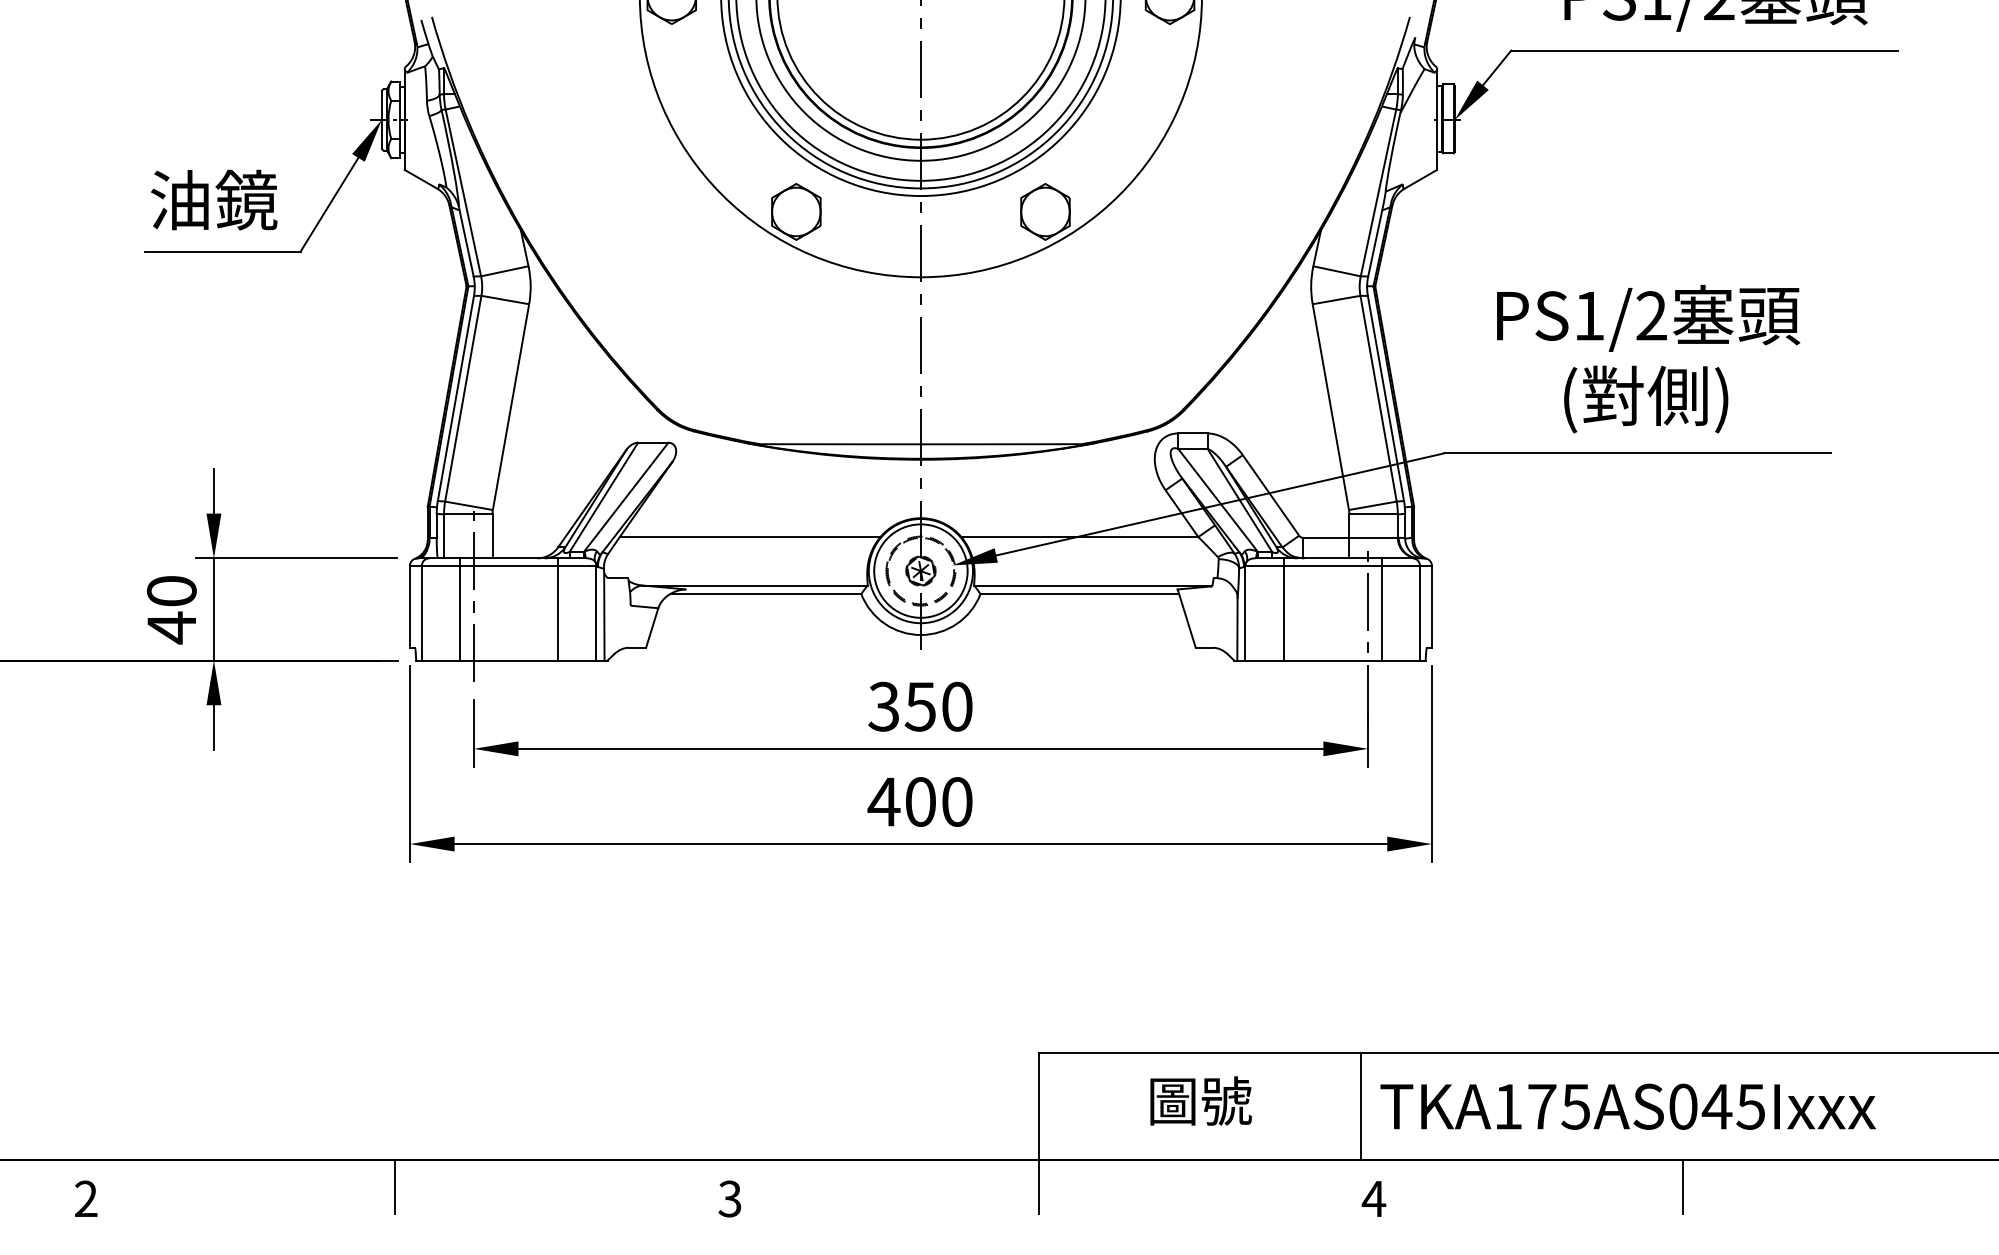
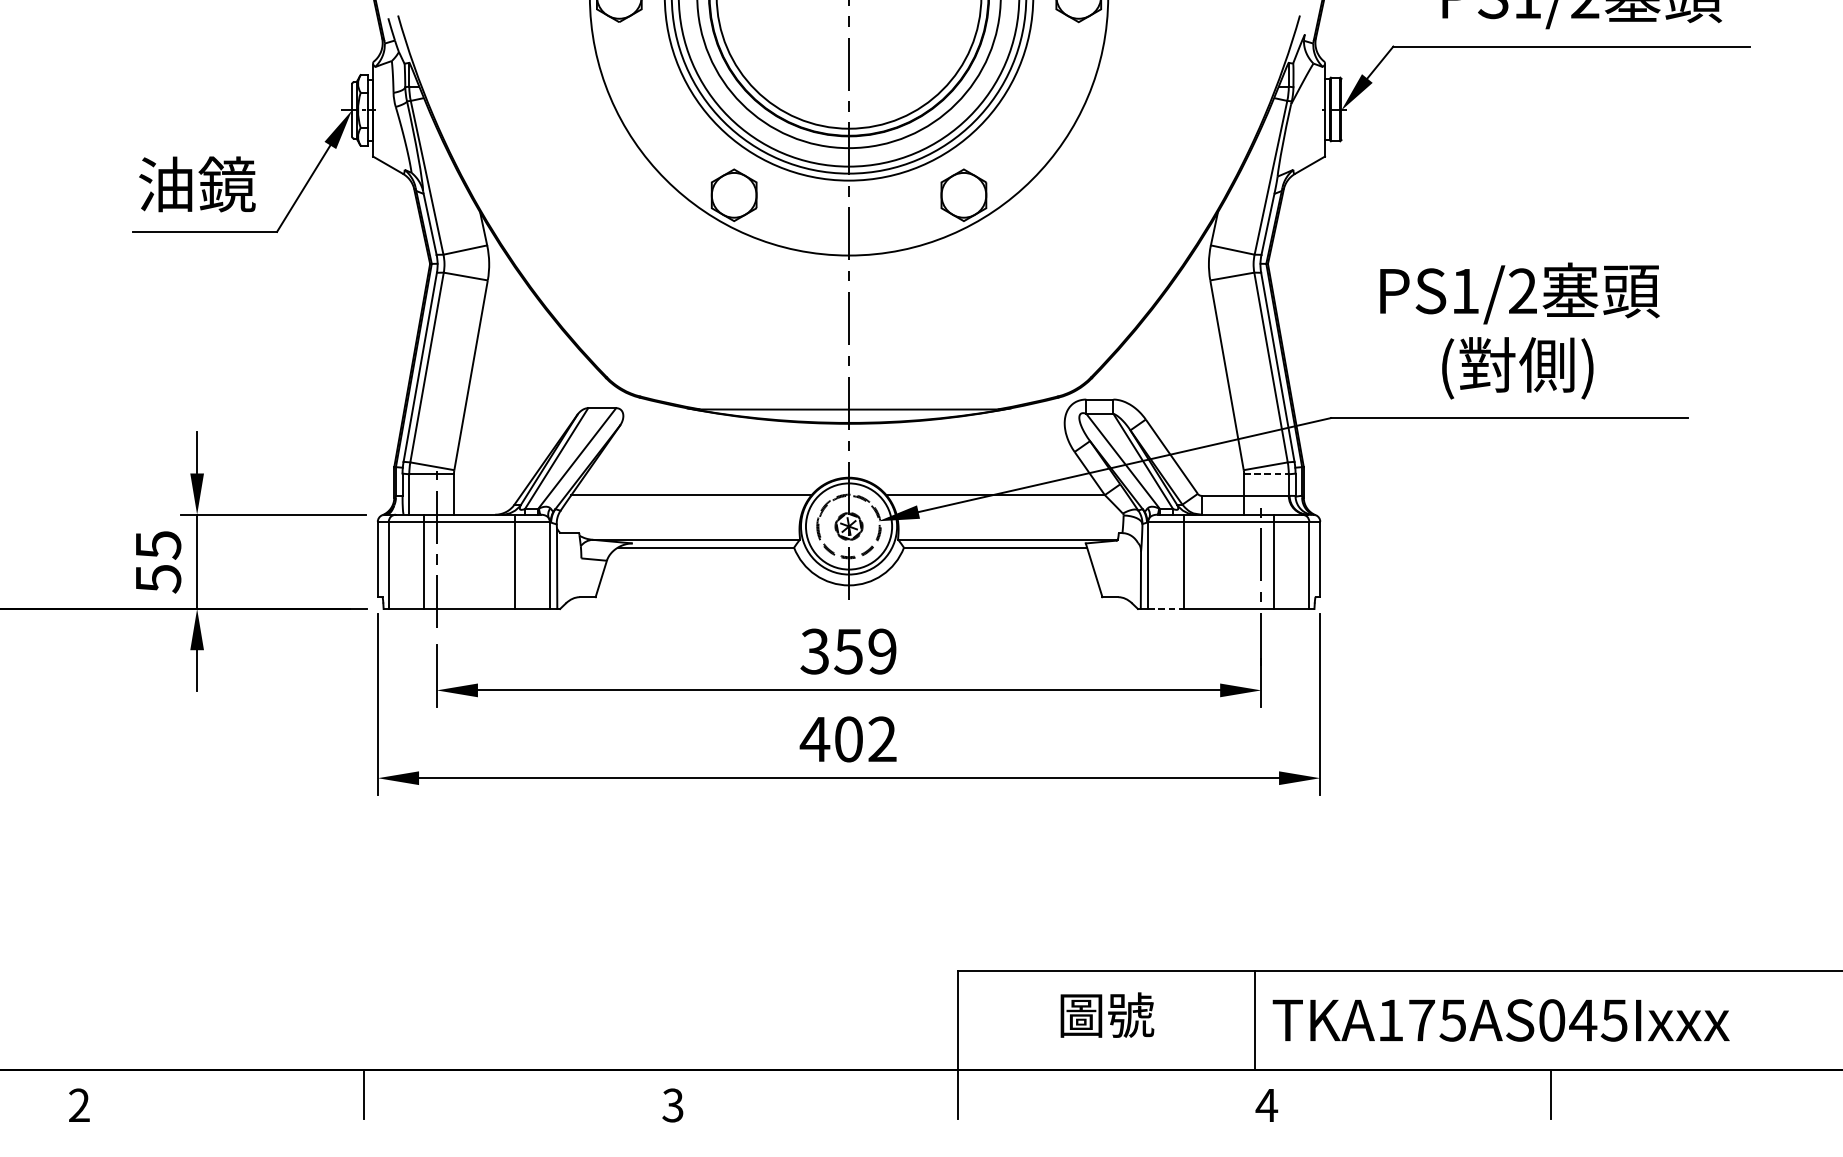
line: (1374, 514) -> (1267, 474), solid -> dashed
text: (171, 610) -> (158, 562), 40 -> 55
line: (1265, 660) -> (1166, 608), solid -> dashed
text: (957, 706) -> (882, 651), 350 -> 359
text: (957, 801) -> (882, 738), 400 -> 402

